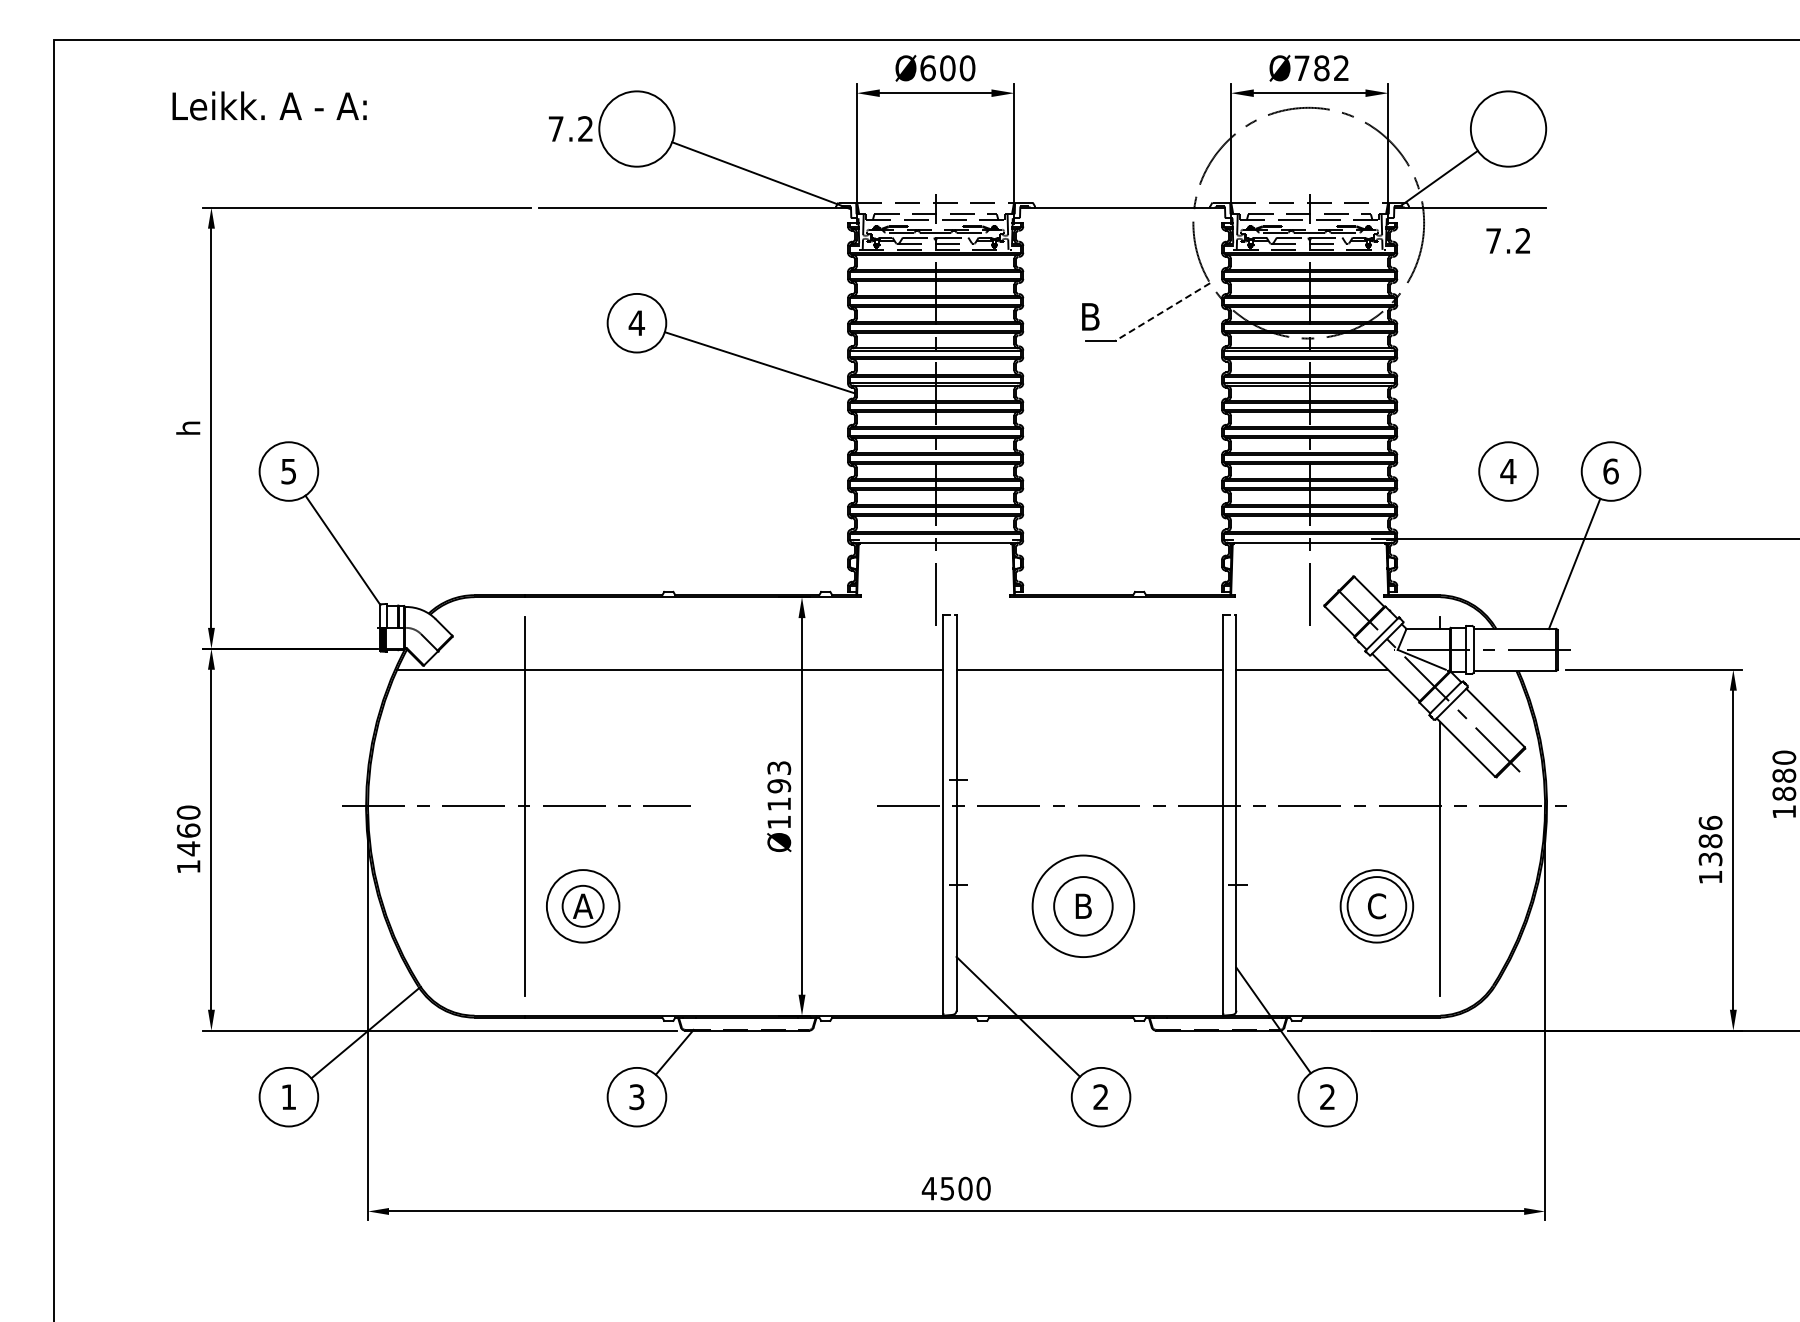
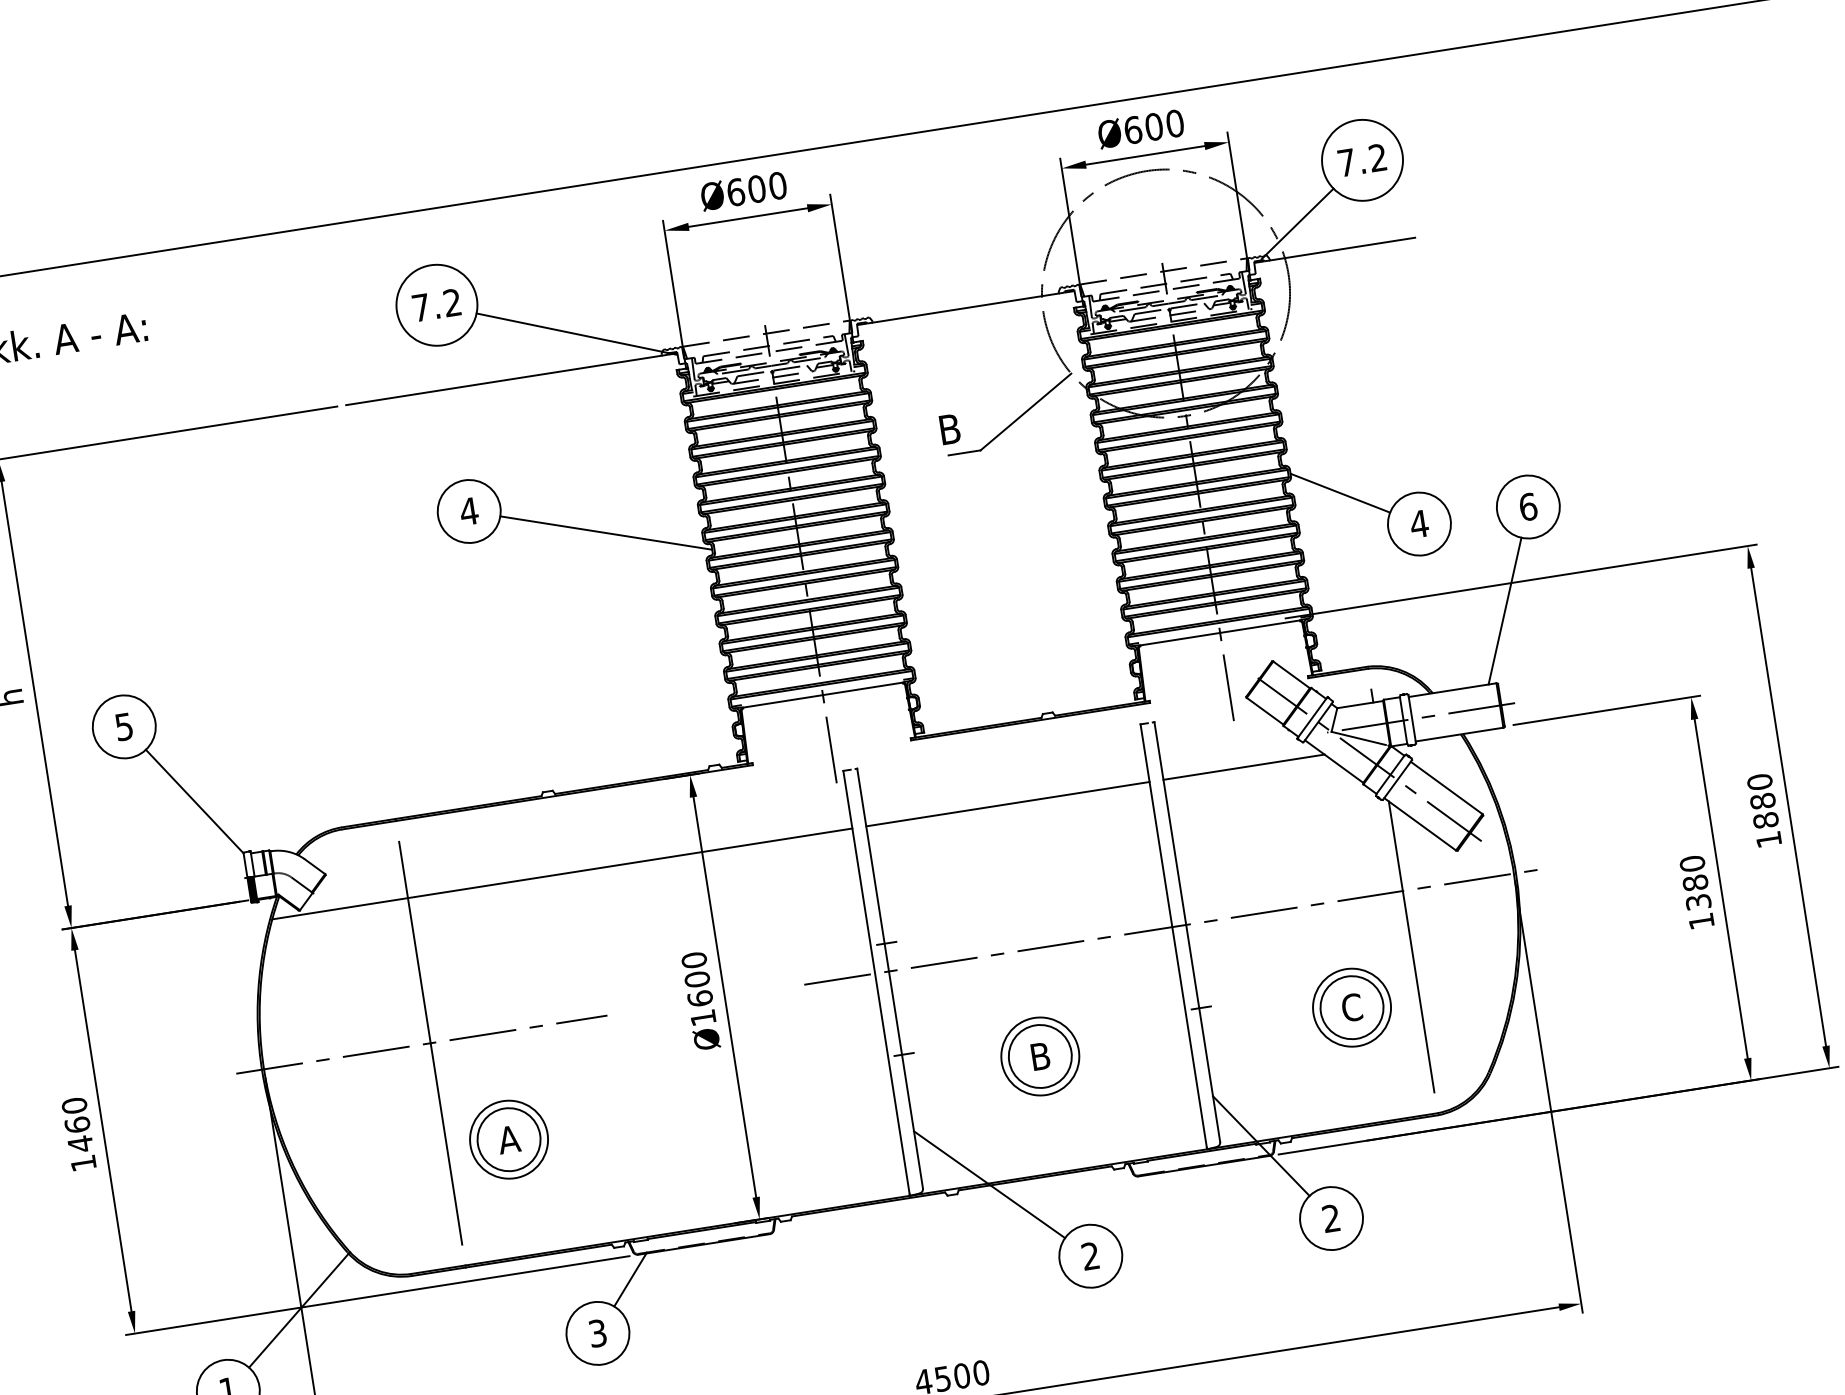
text: (1321, 68) -> (1153, 127), Ø782 -> Ø600
text: (570, 128) -> (436, 304), moved
text: (1507, 240) -> (1361, 159), moved
line: (1162, 312) -> (1025, 412), dashed -> solid
line: (1440, 431) -> (1340, 492), added
text: (779, 786) -> (697, 979), Ø1193 -> Ø1600
text: (1710, 822) -> (1692, 863), 1386 -> 1380
circle: (582, 906) -> (508, 1139), size x1.43
circle: (1083, 906) -> (1040, 1056), size x0.71

